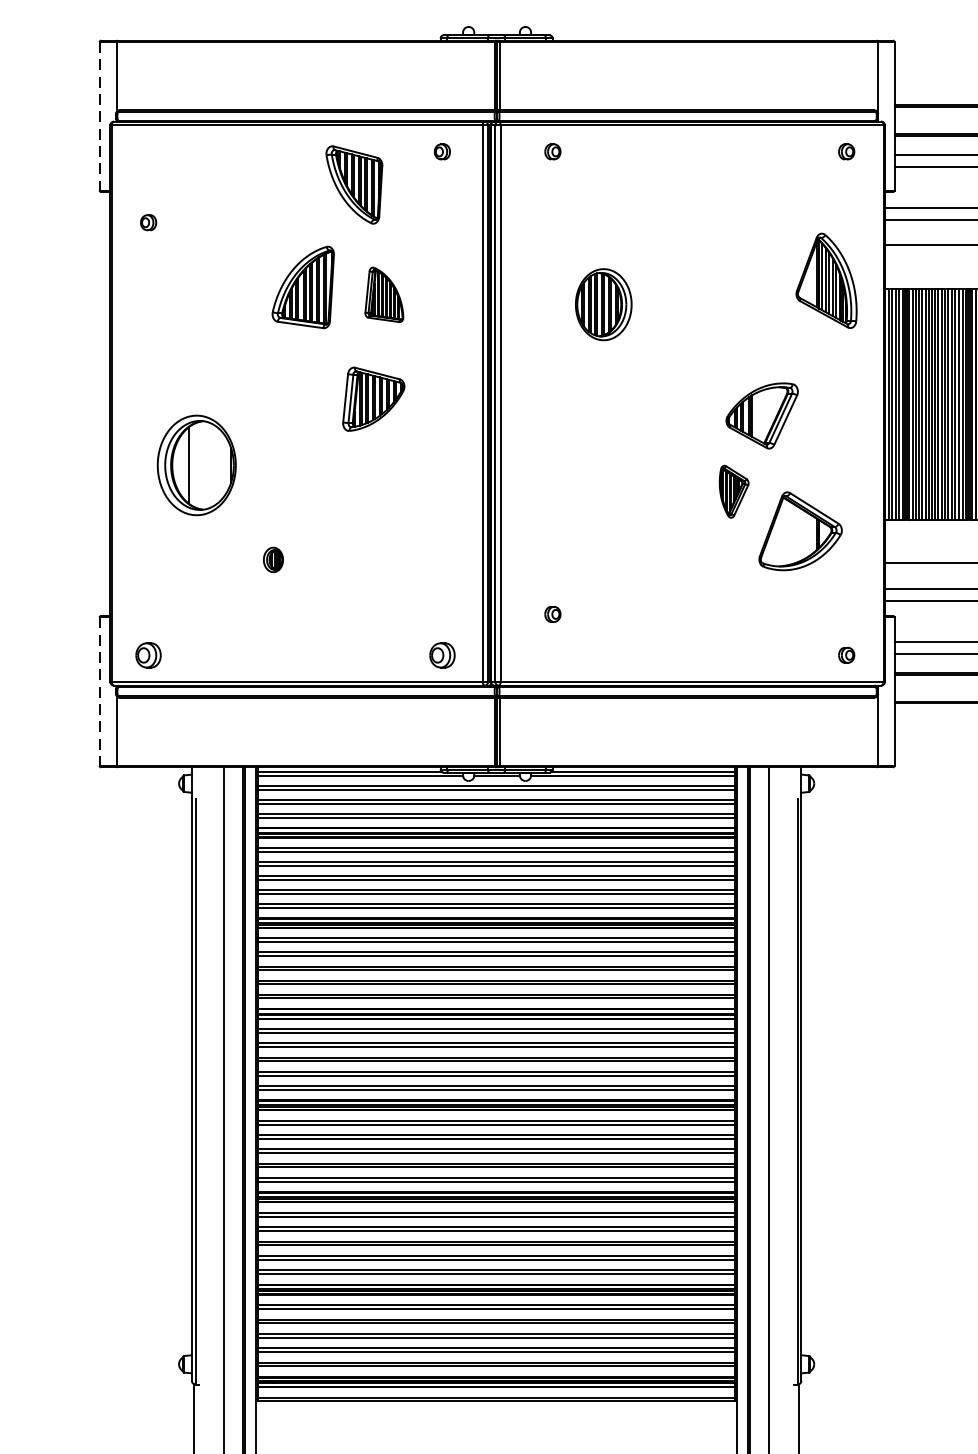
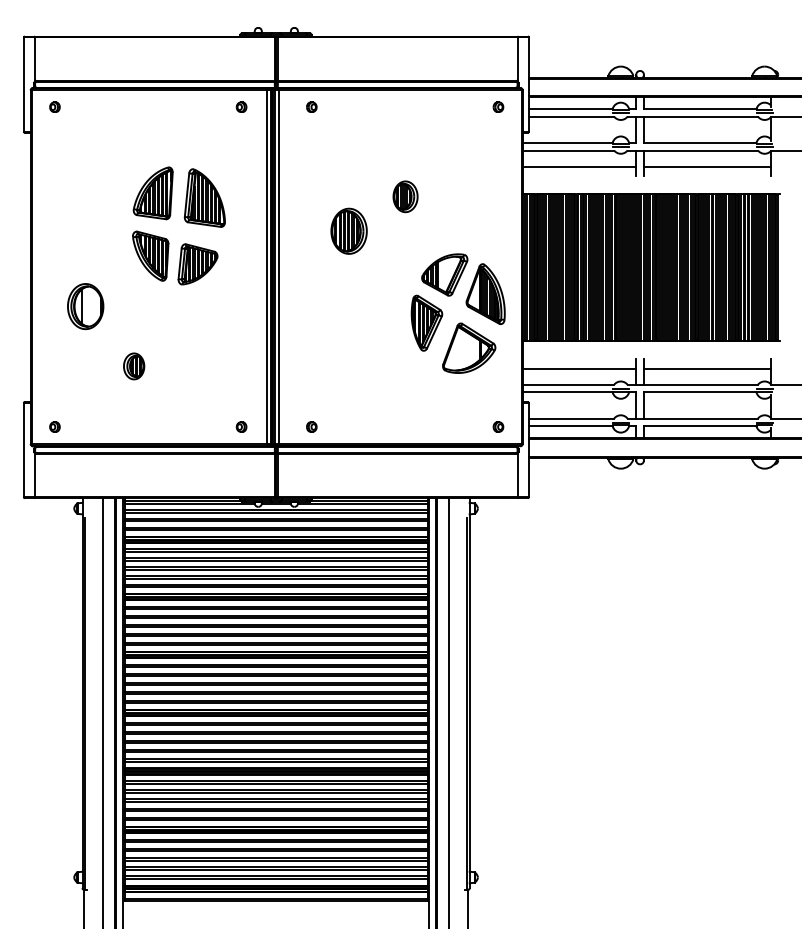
line: (99, 117) -> (23, 85), dashed -> solid
part: (354, 183) -> (150, 255), moved
part: (147, 221) -> (54, 106), moved
part: (826, 279) -> (485, 293), moved
part: (700, 292) -> (405, 196), added
part: (383, 293) -> (204, 197), size x1.67
part: (602, 303) -> (348, 230), moved
part: (196, 465) -> (85, 306), size x0.71
part: (733, 490) -> (426, 322), size x1.67
part: (273, 559) -> (134, 366), size x1.67
part: (552, 613) -> (311, 426), moved
part: (147, 654) -> (54, 426), size x0.62
part: (442, 654) -> (241, 426), size x0.62
line: (99, 692) -> (23, 450), dashed -> solid

